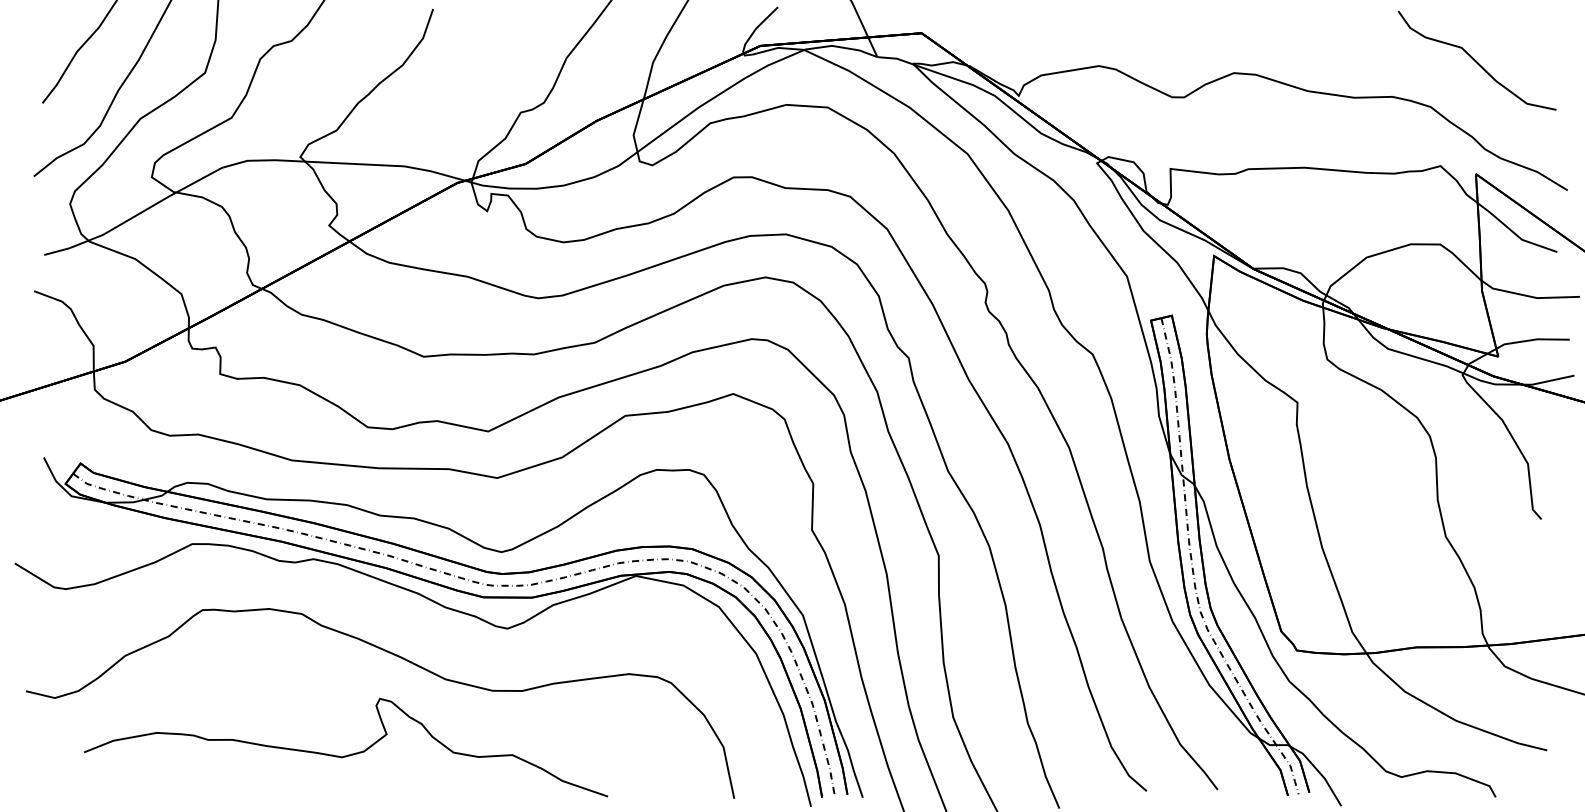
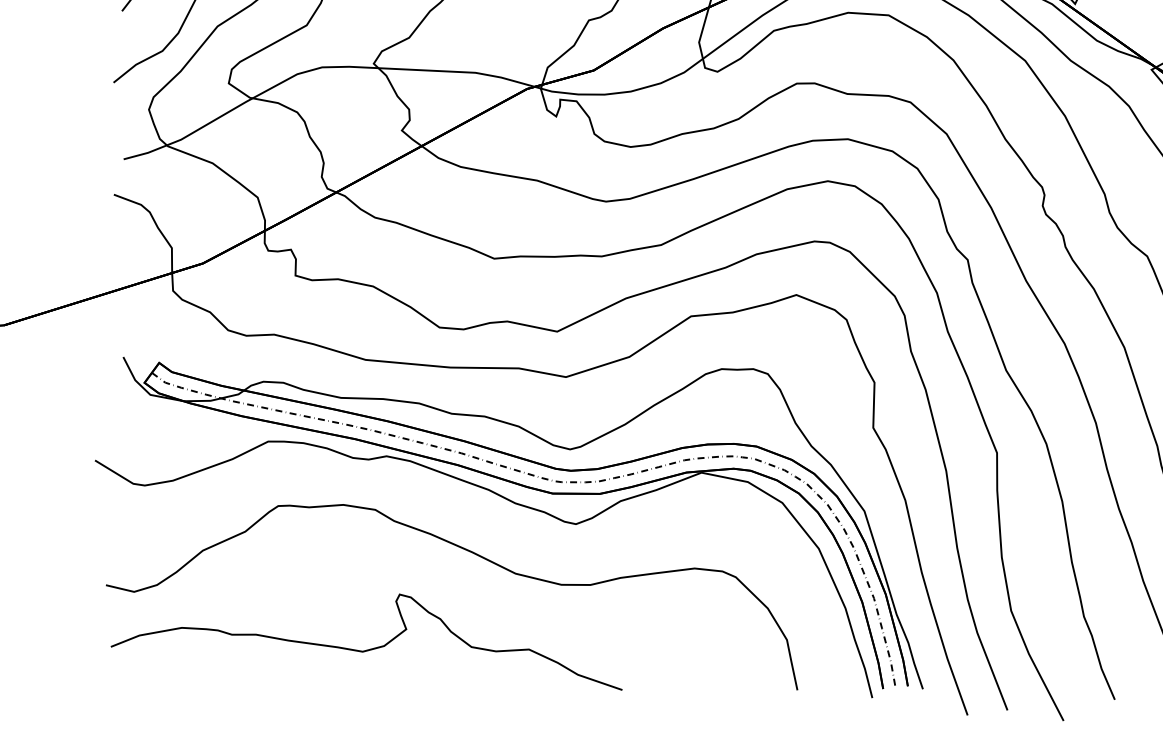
curve: (348, 754) -> (369, 648), moved

